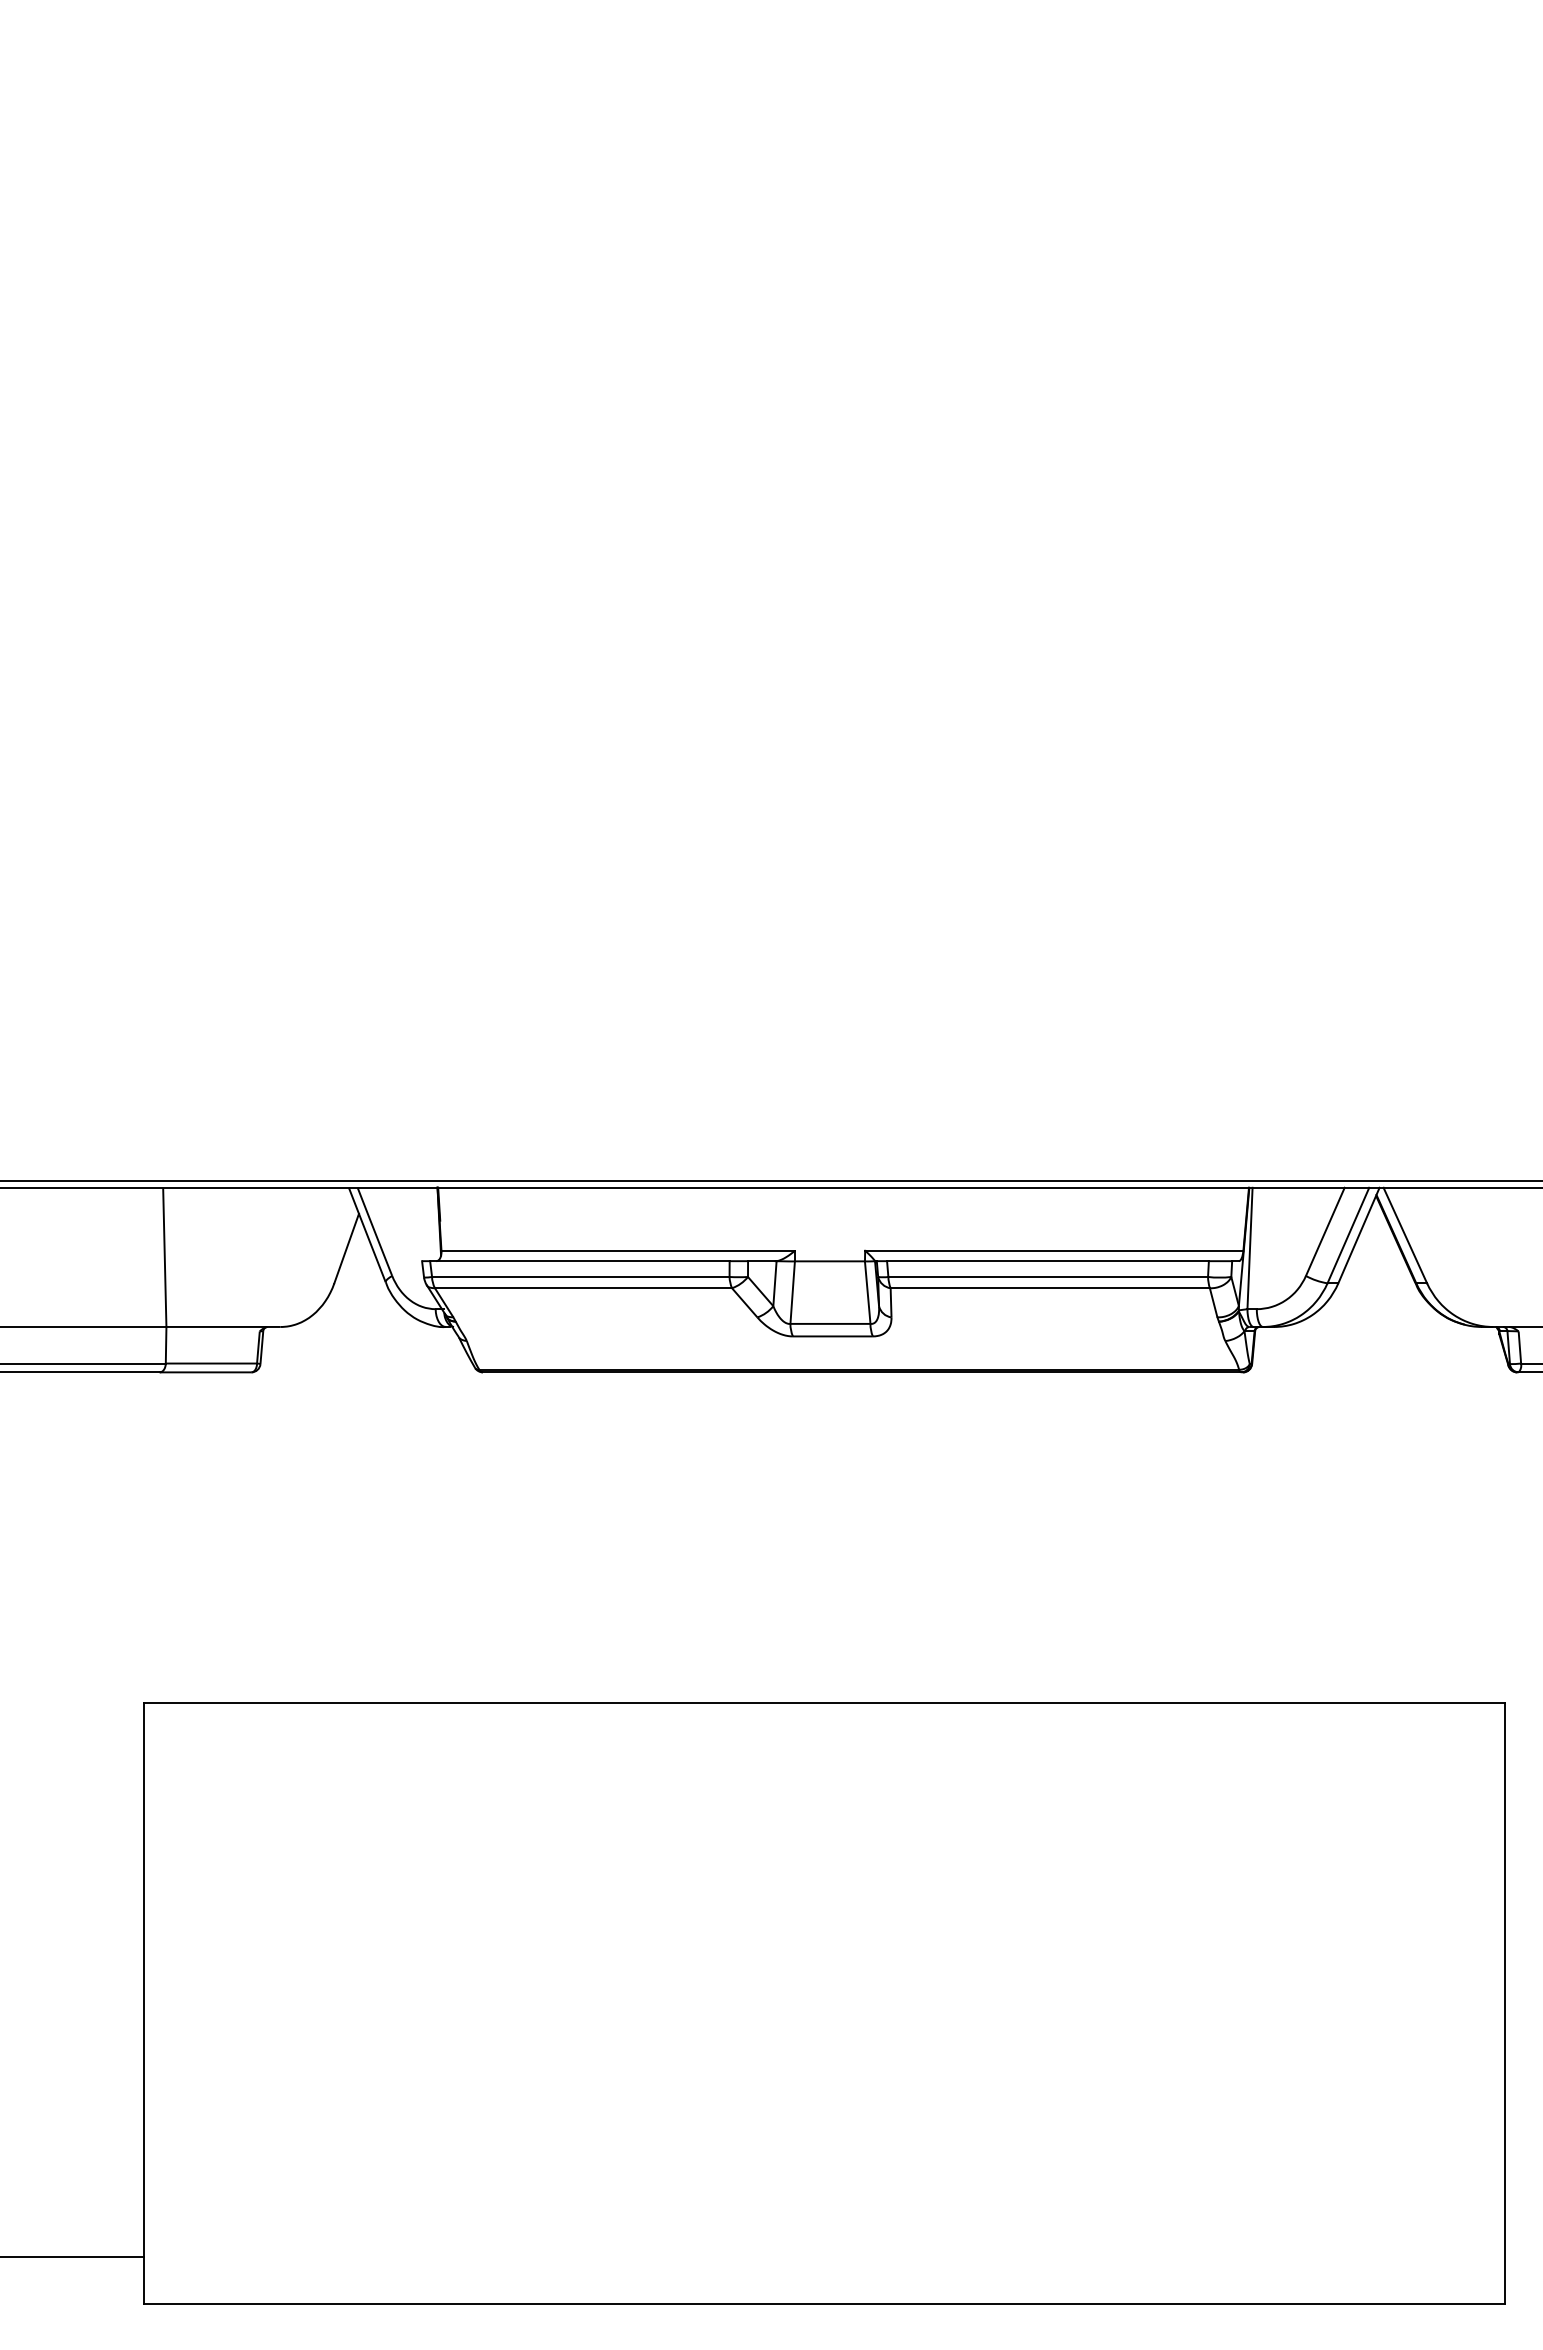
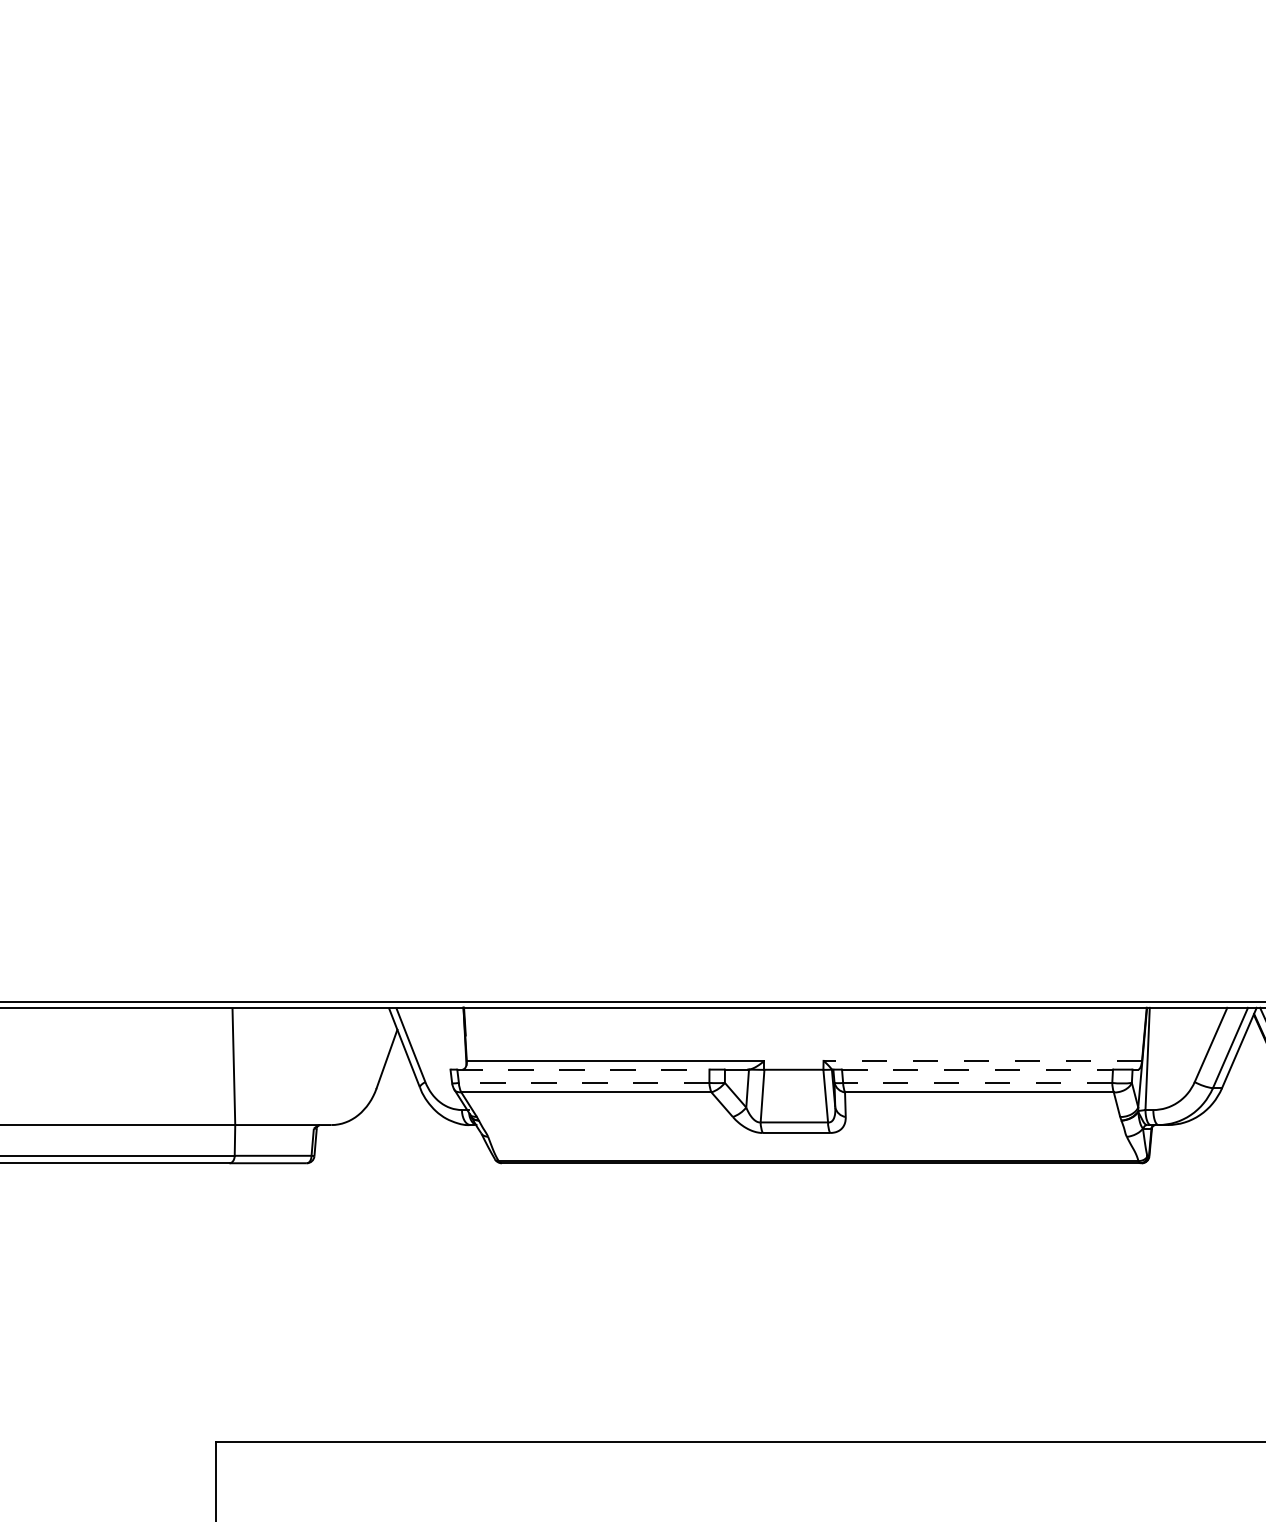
line: (1053, 1250) -> (982, 1060), solid -> dashed
line: (579, 1261) -> (583, 1069), solid -> dashed
line: (1047, 1261) -> (977, 1069), solid -> dashed
line: (580, 1277) -> (583, 1083), solid -> dashed
line: (1048, 1277) -> (977, 1083), solid -> dashed

